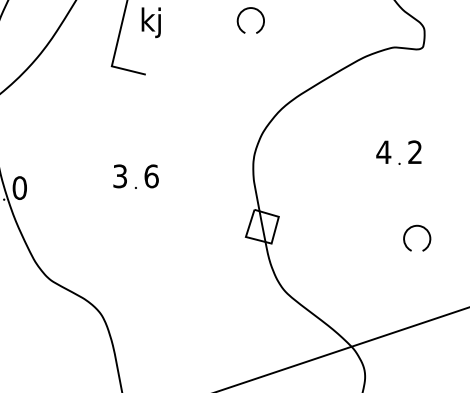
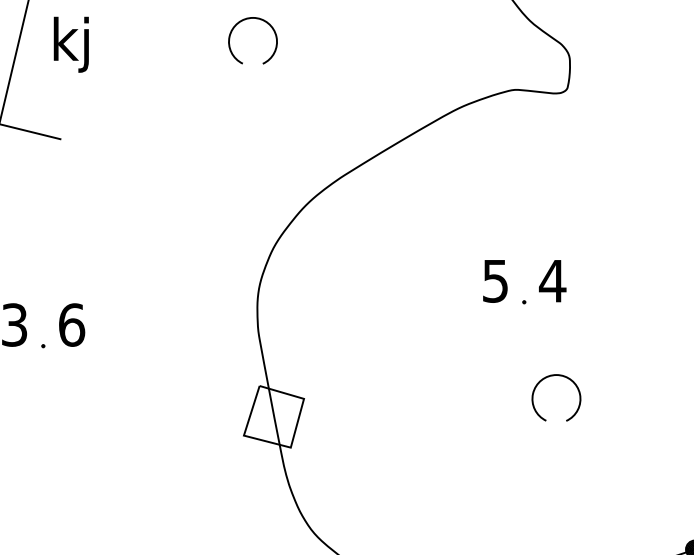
text: (414, 151) -> (551, 279), 2 -> 4
text: (383, 152) -> (494, 281), 4 -> 5
part: (420, 227) -> (562, 378), moved

